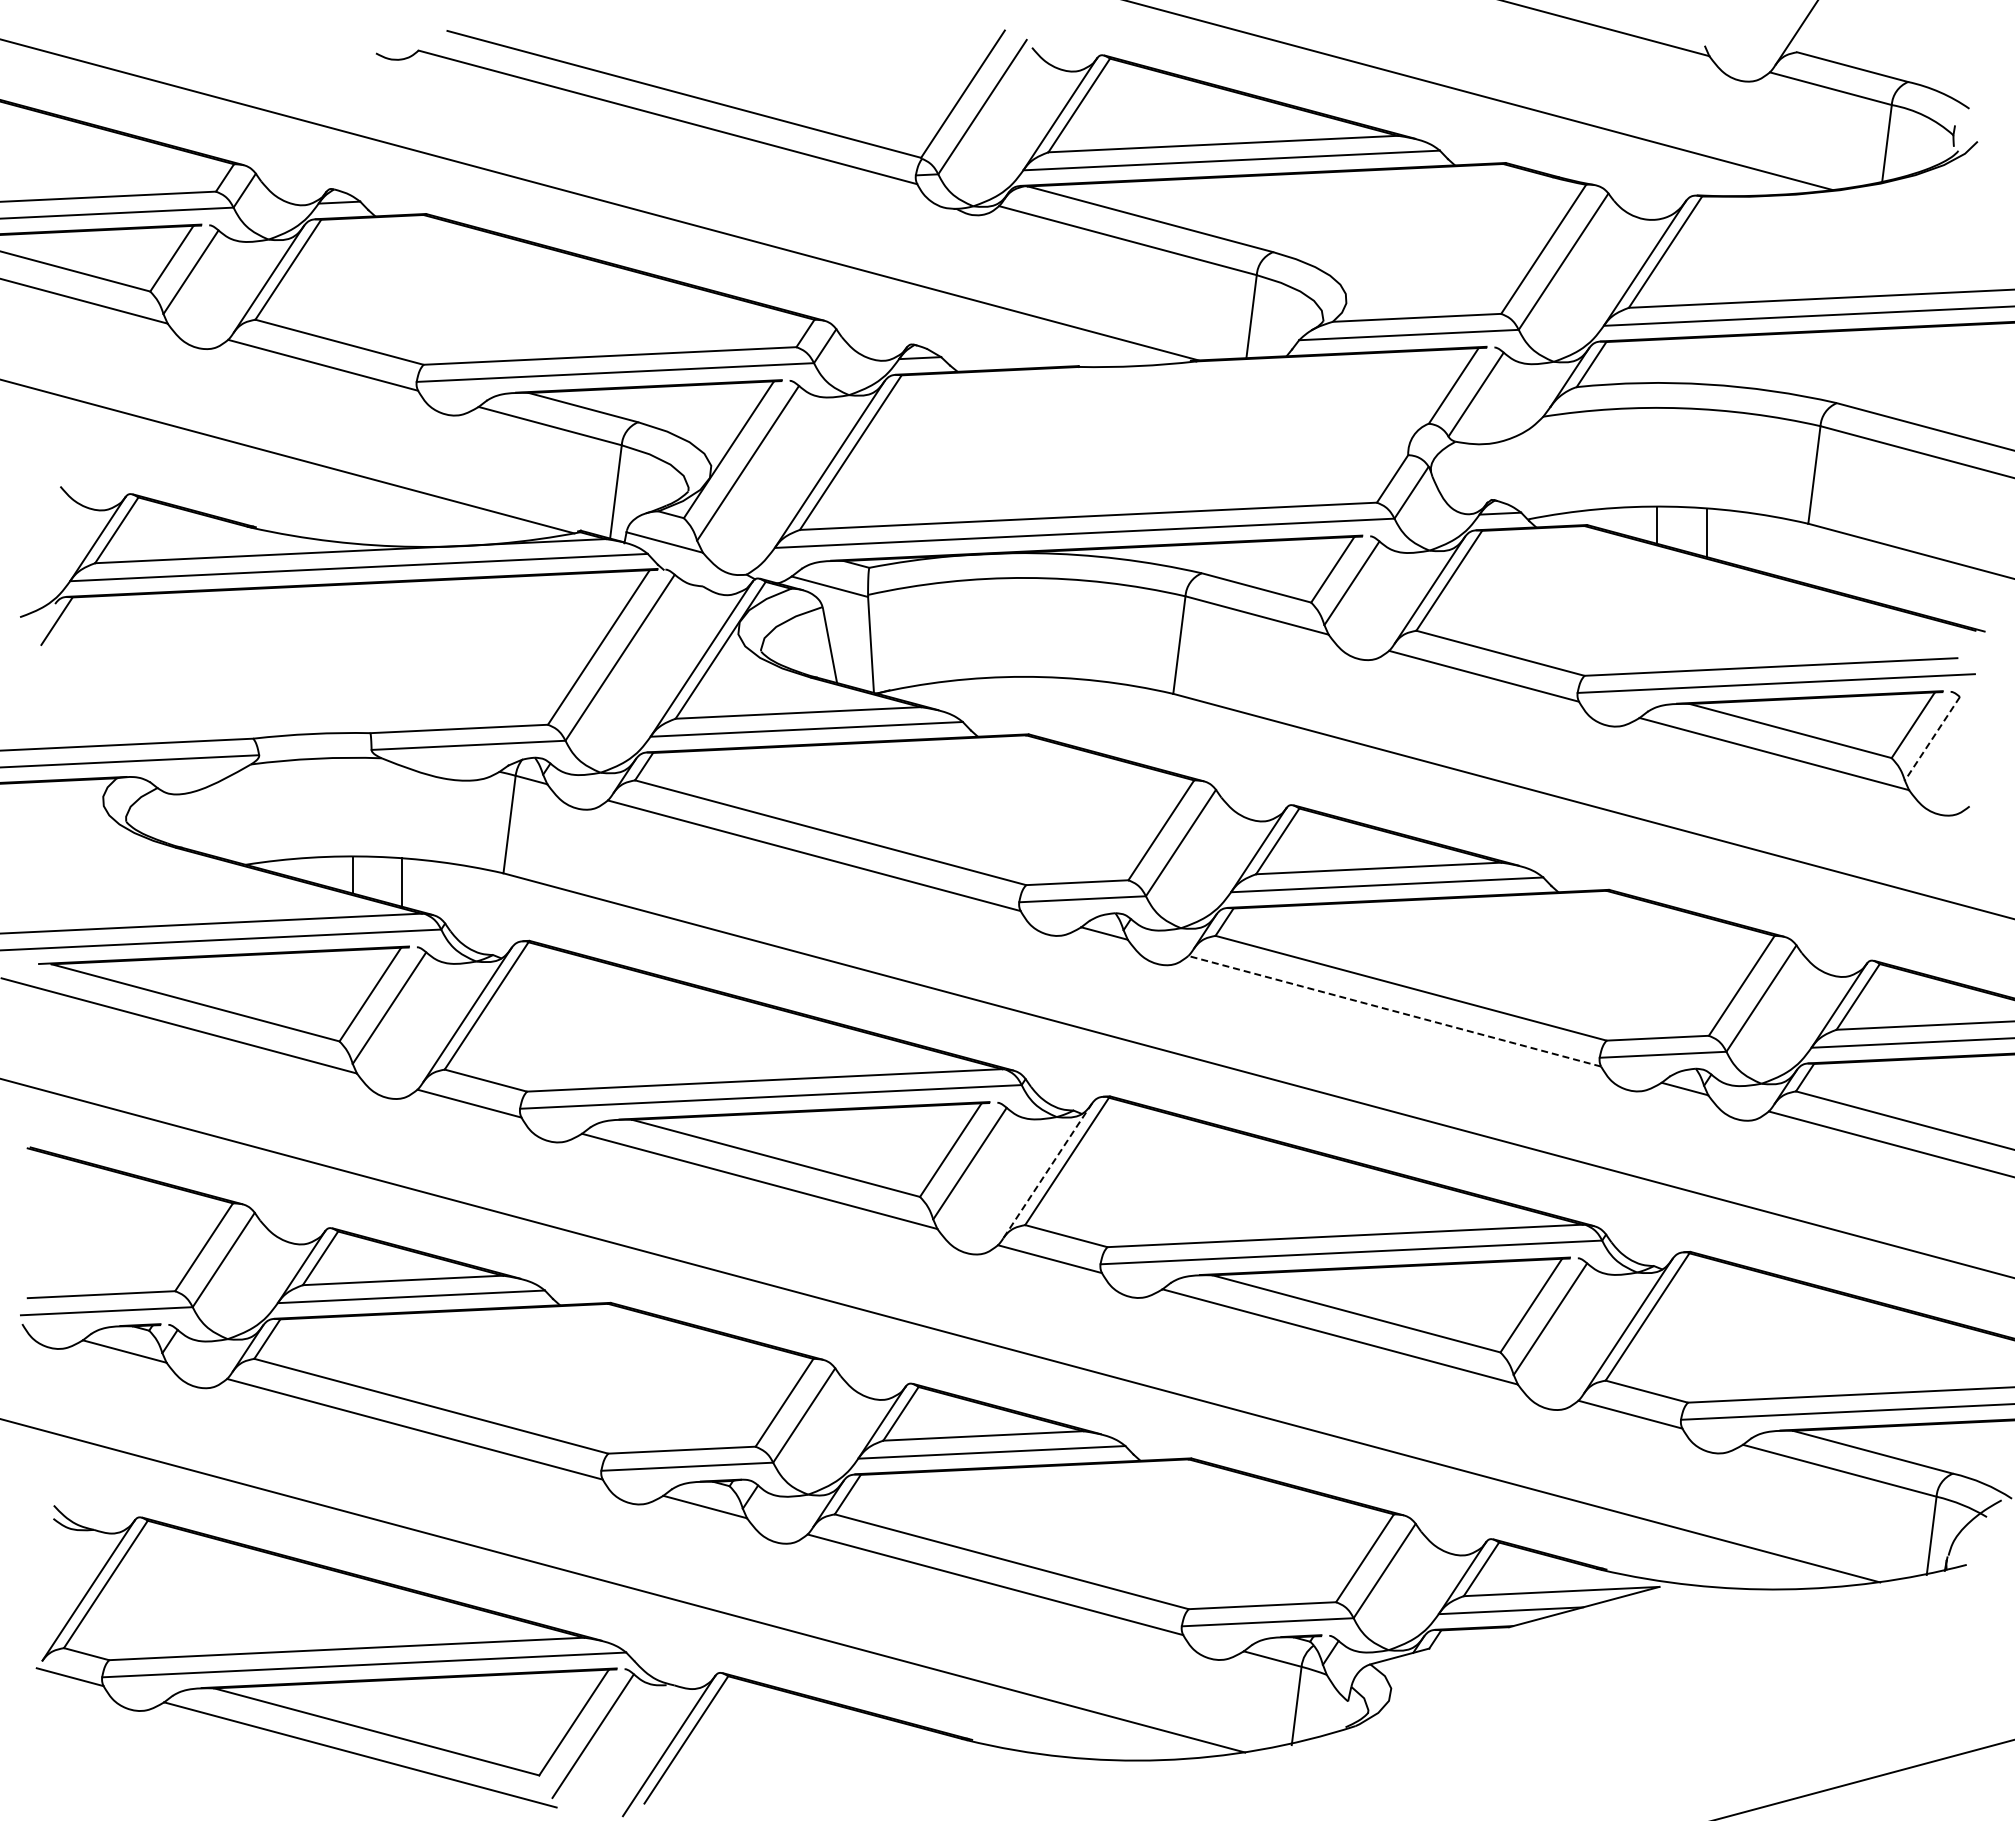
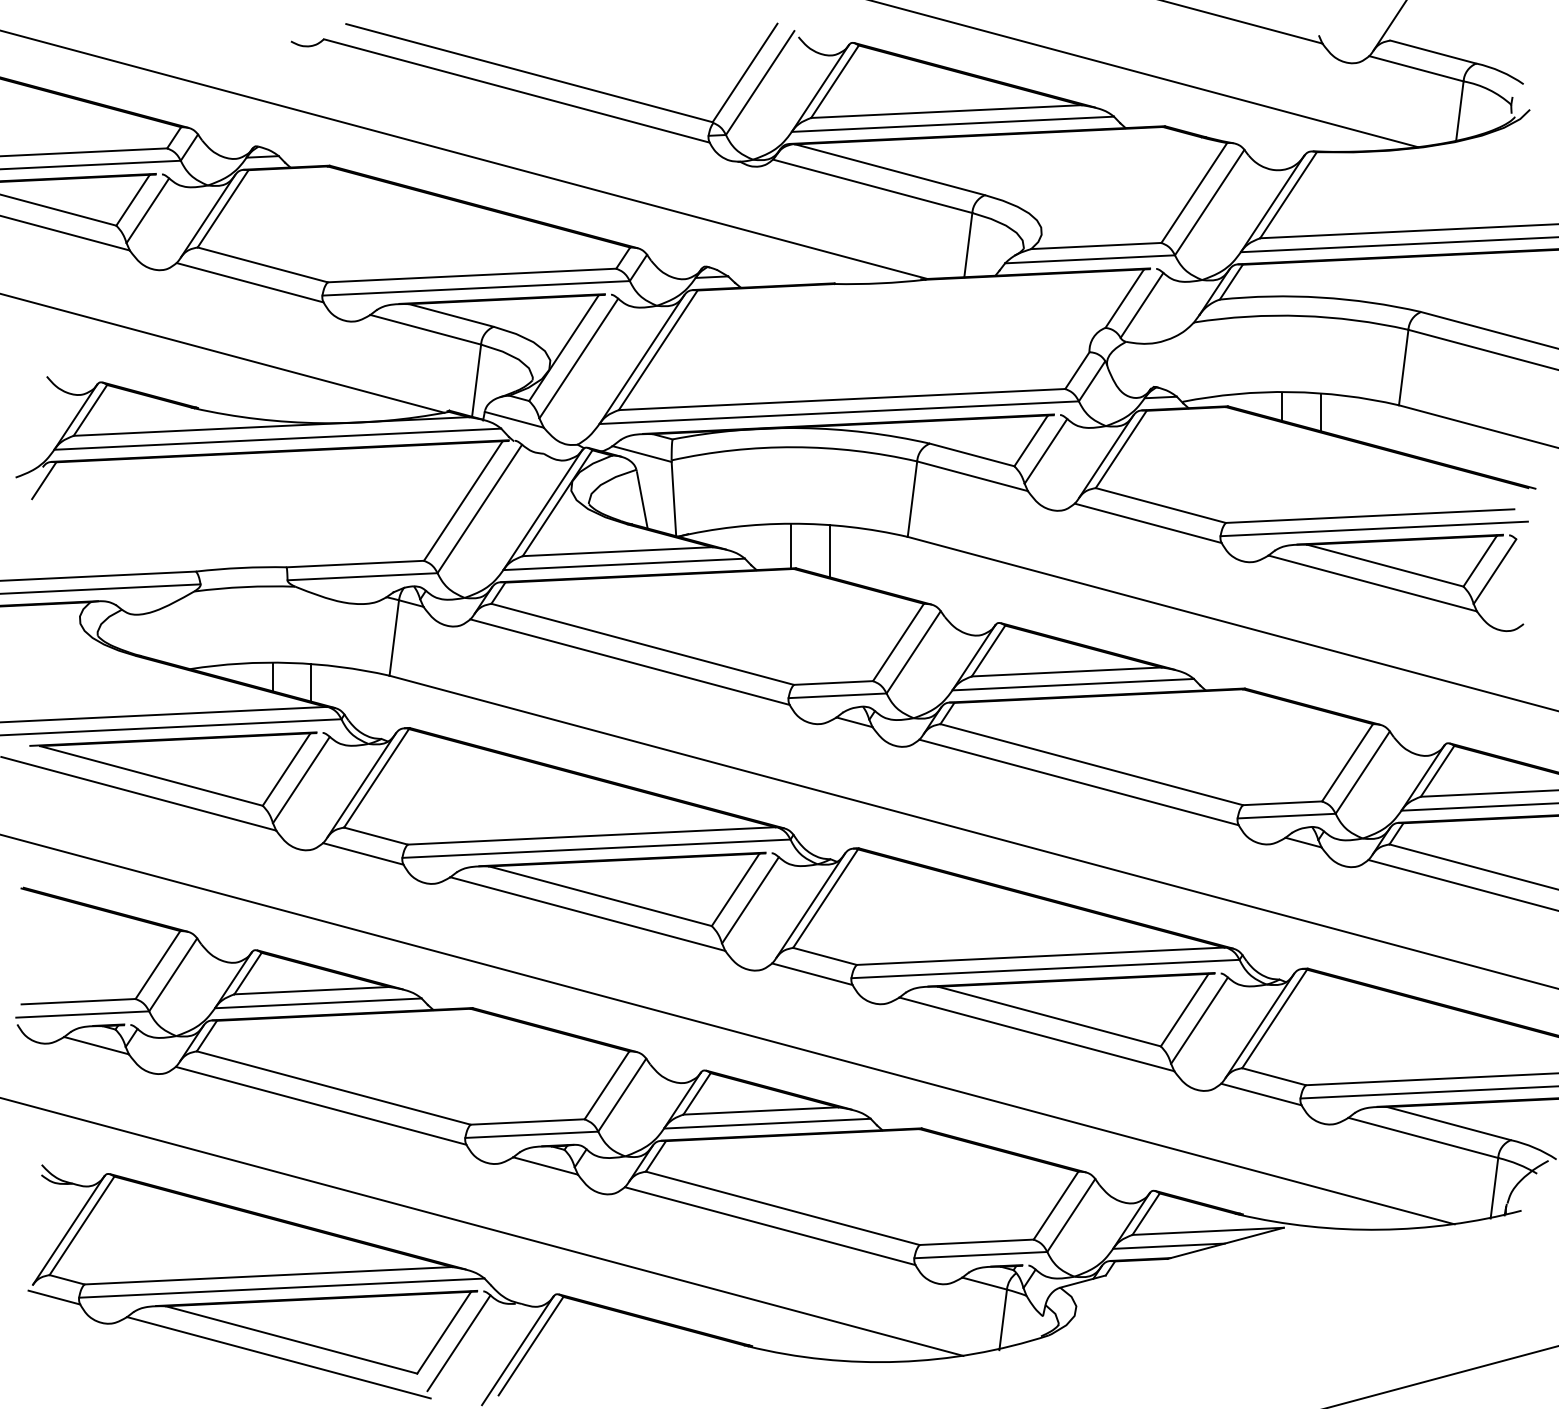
line: (1022, 705) -> (791, 545), added
line: (1072, 711) -> (829, 550), added
line: (1932, 739) -> (1495, 572), dashed -> solid
line: (1394, 1011) -> (1078, 782), dashed -> solid
line: (1047, 1170) -> (810, 905), dashed -> solid

